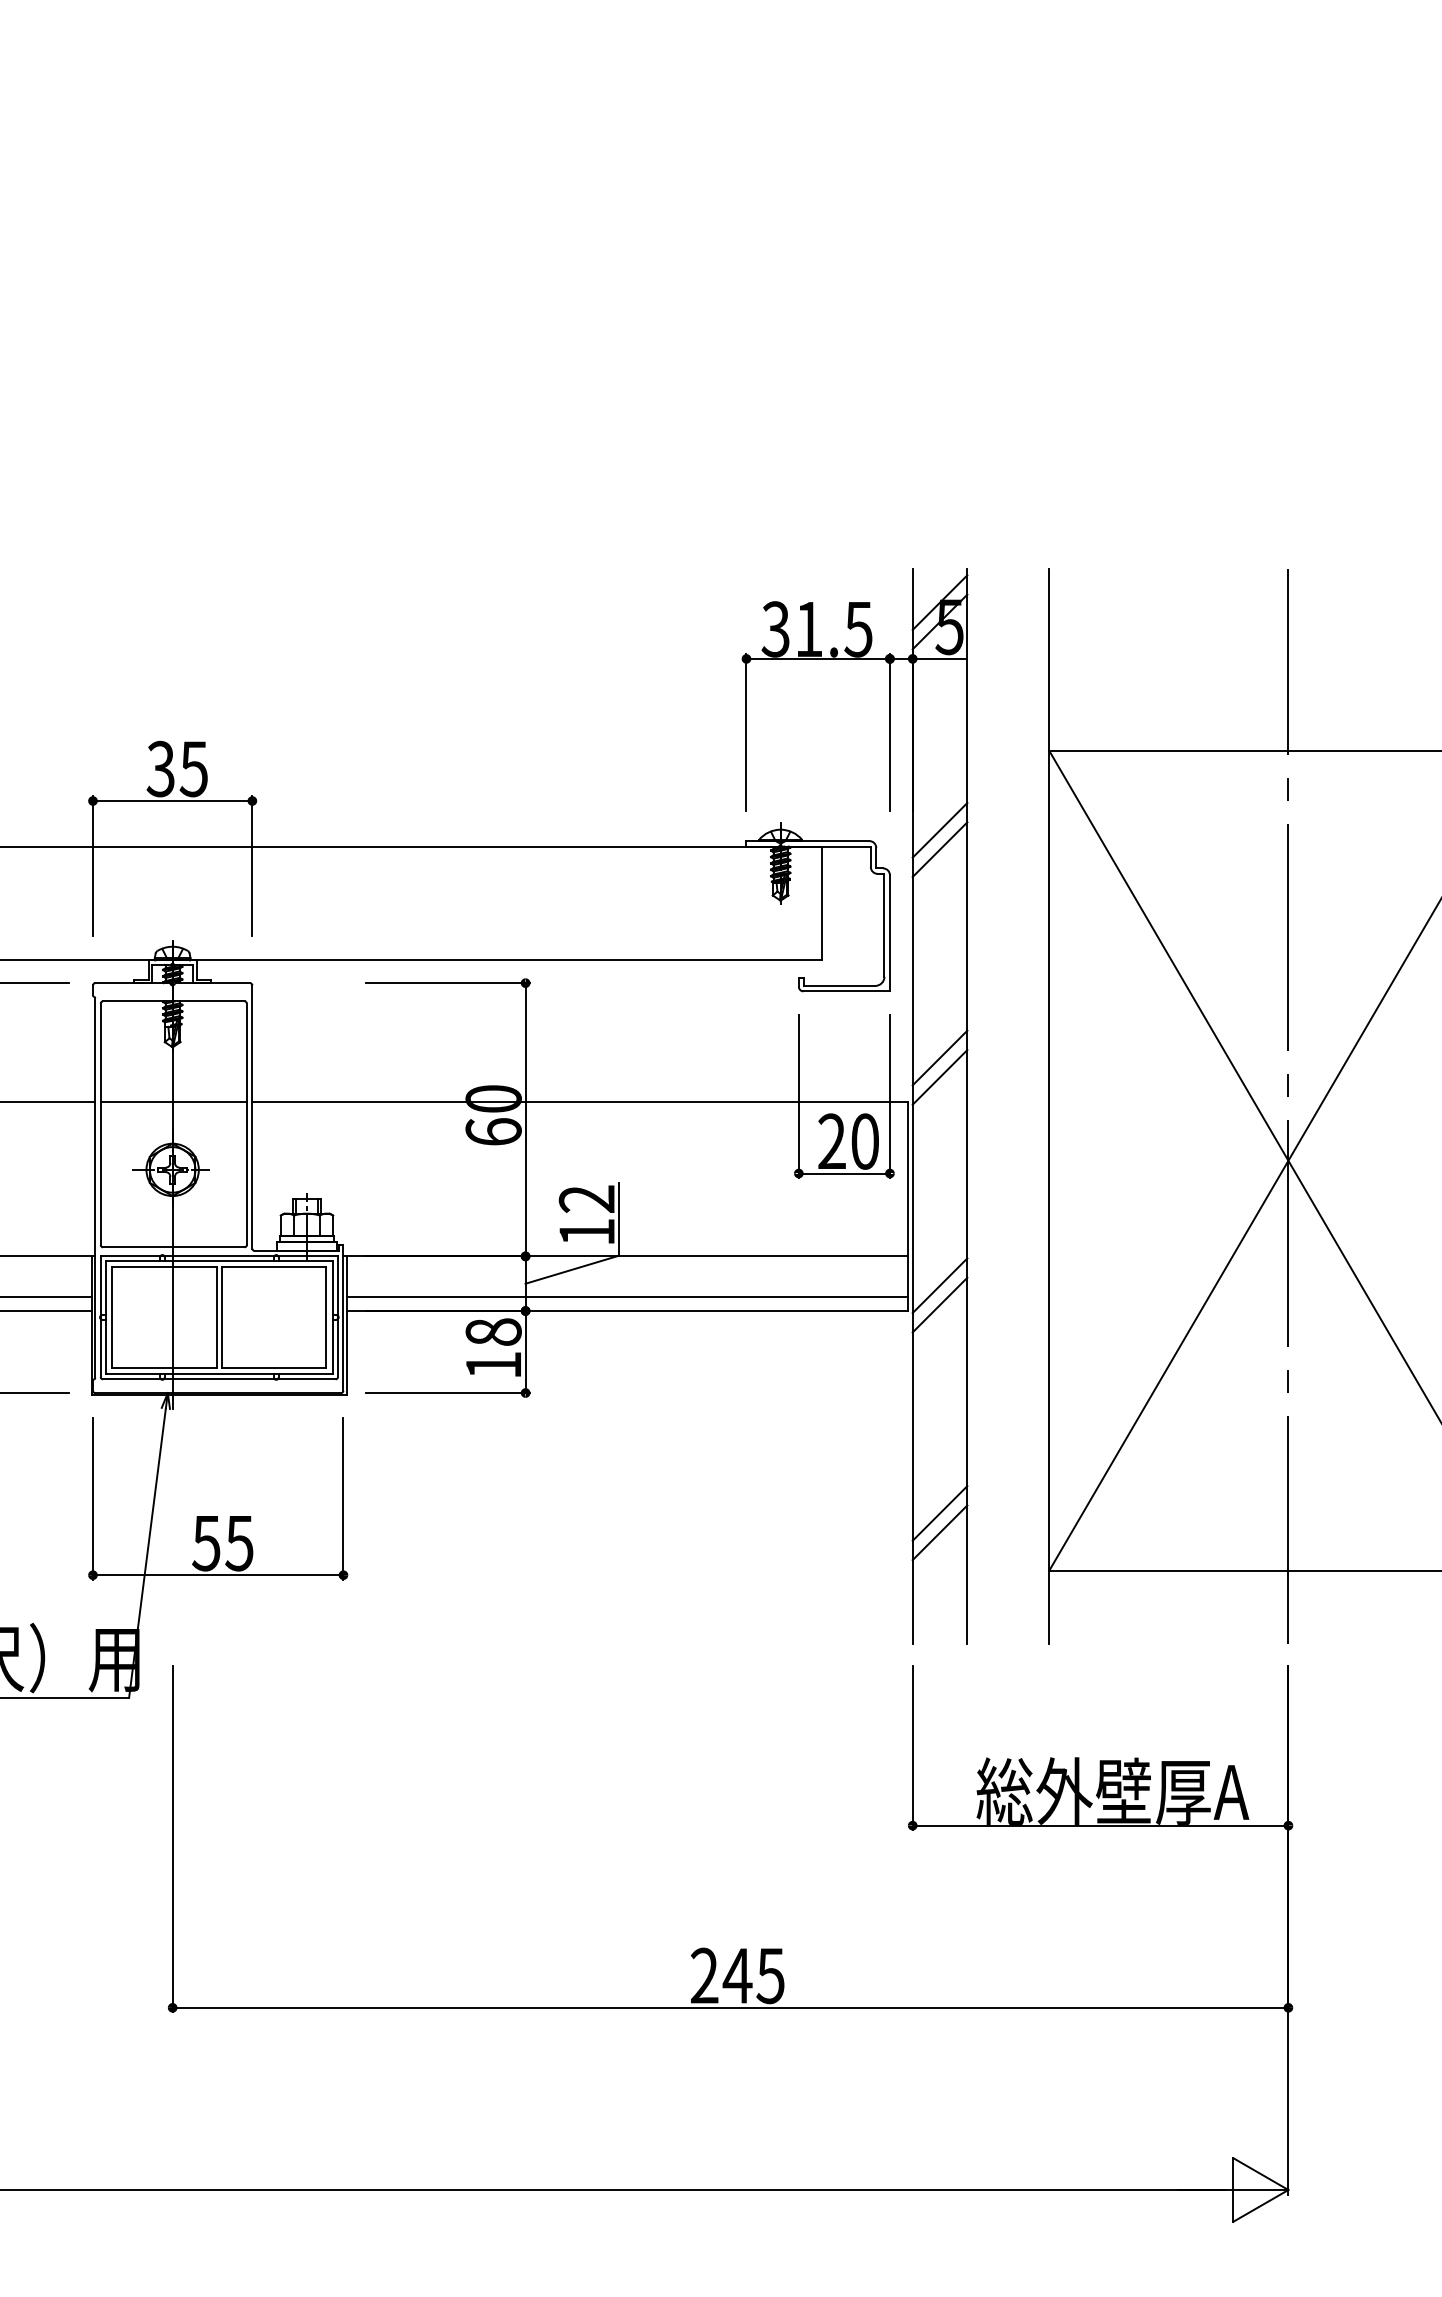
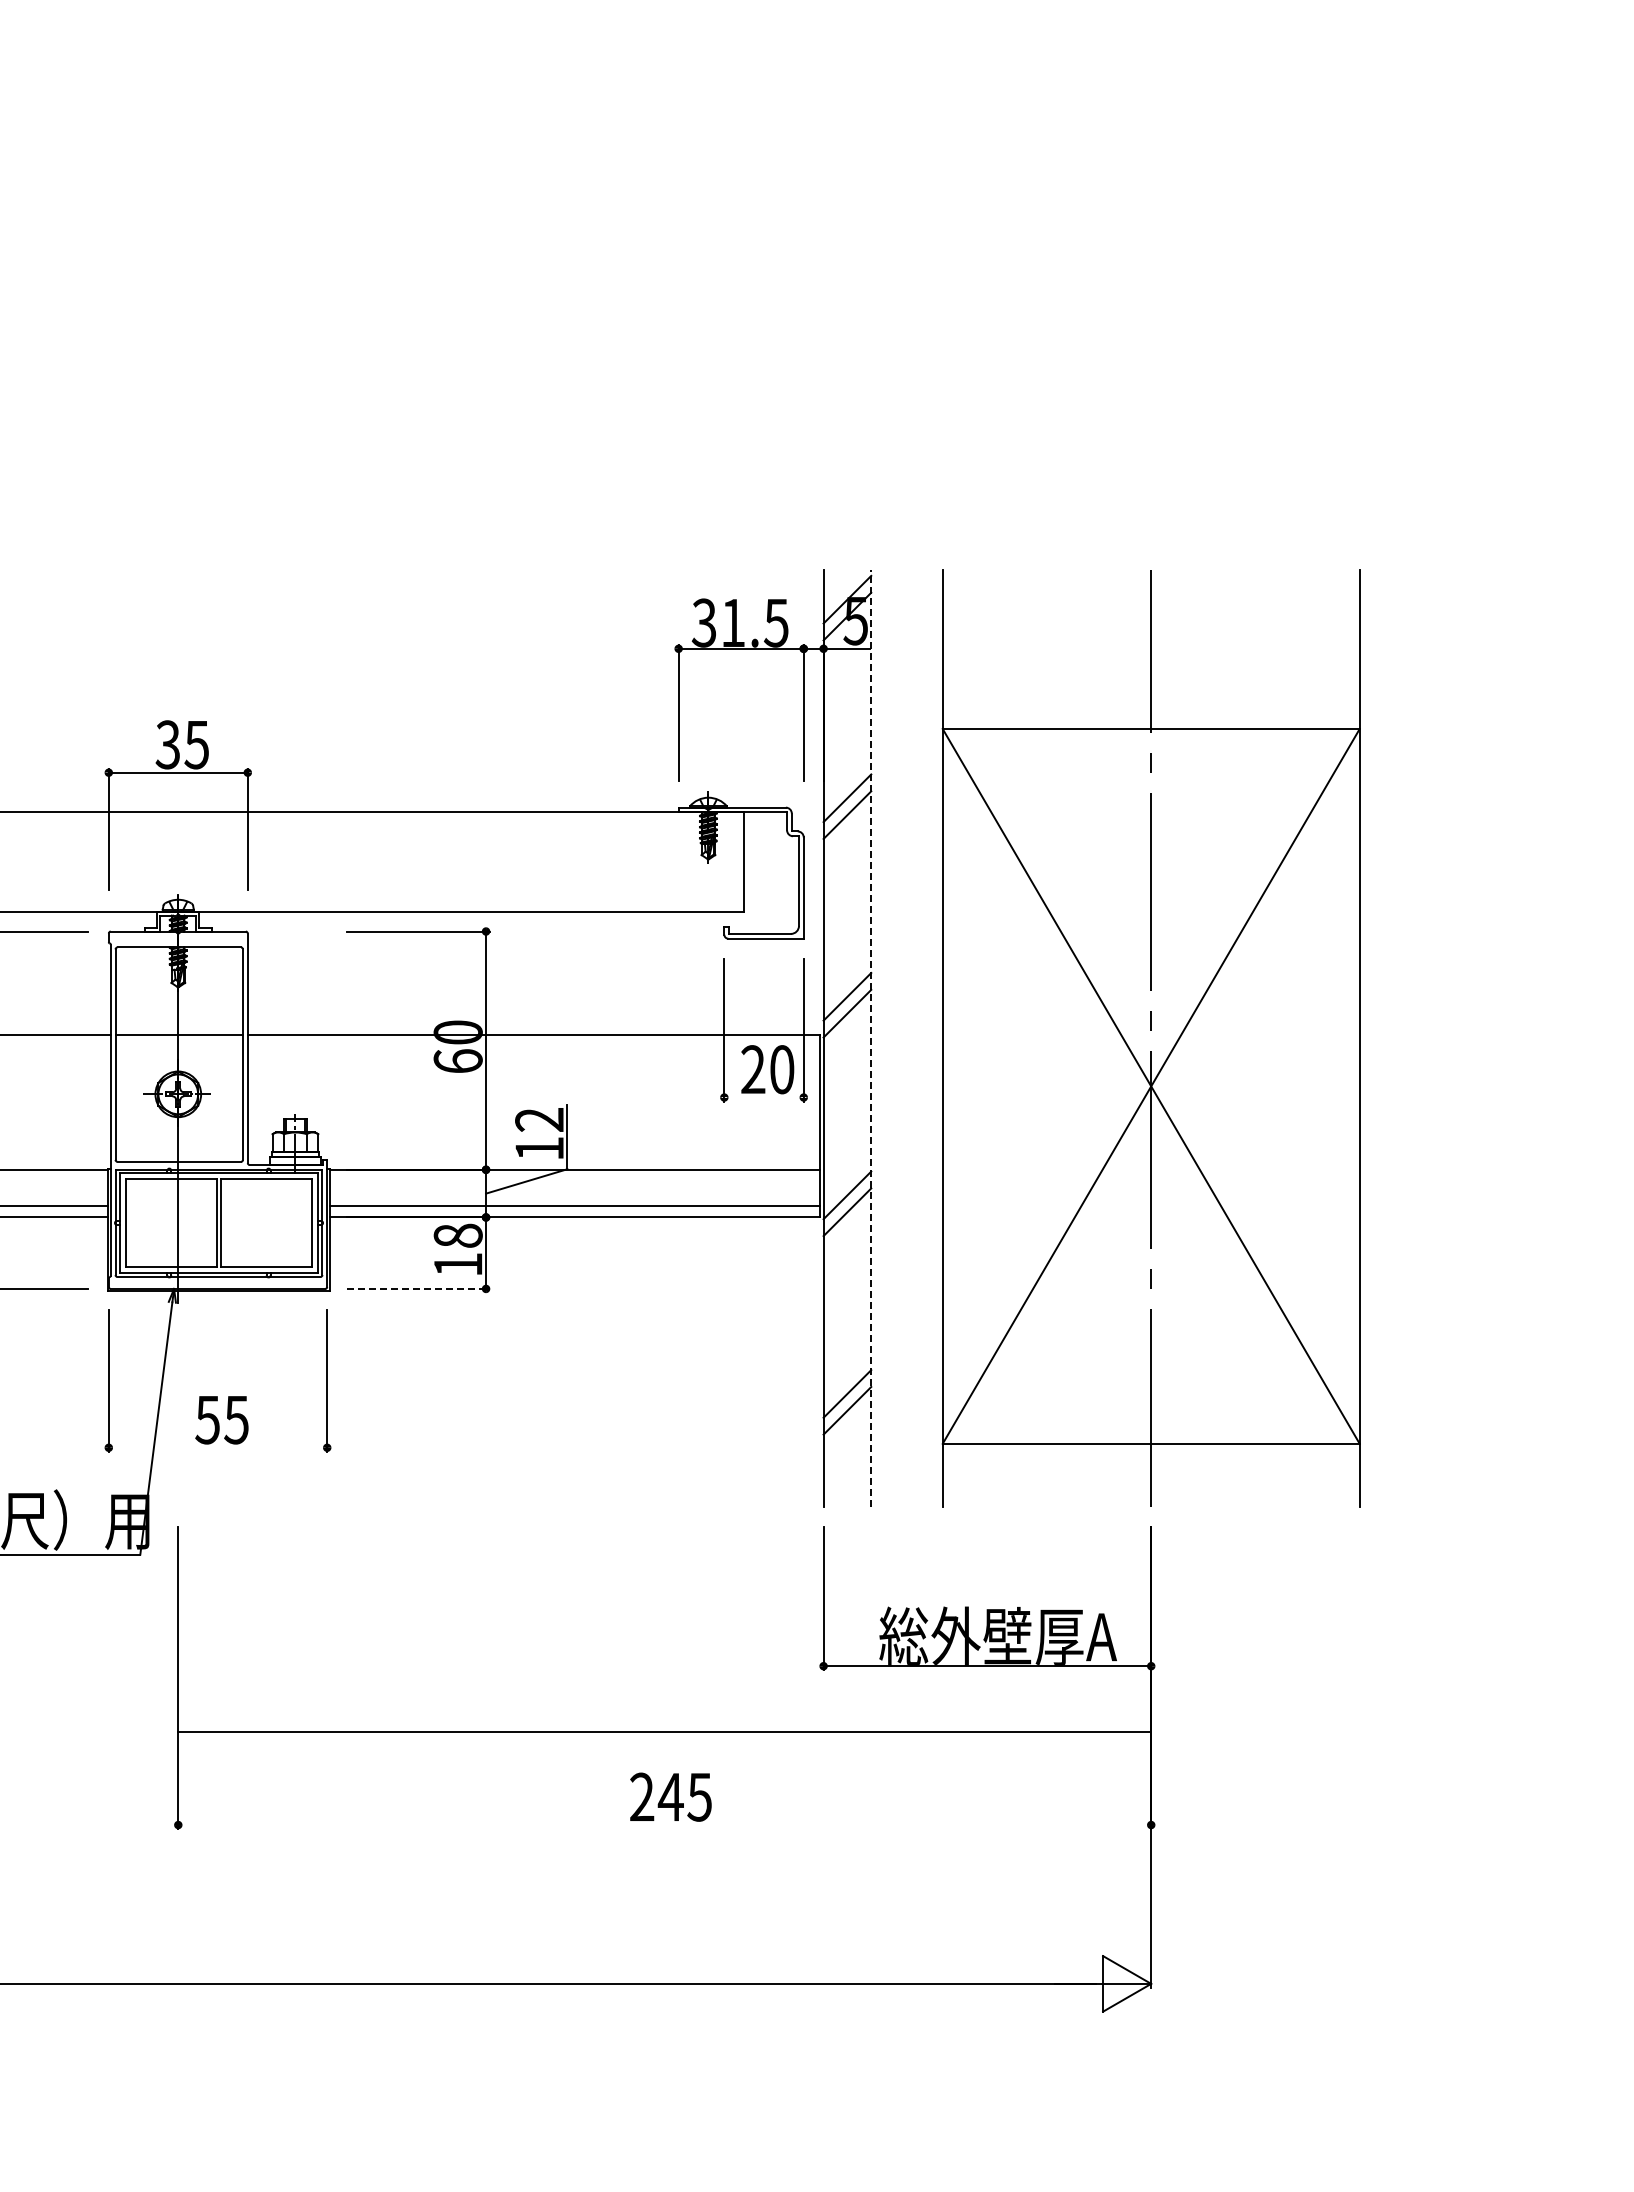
line: (967, 1105) -> (871, 1038), solid -> dashed
line: (843, 1173) -> (763, 1097), removed
line: (449, 1392) -> (419, 1288), solid -> dashed
line: (217, 1574) -> (217, 1447), removed
line: (730, 2008) -> (664, 1732), moved

